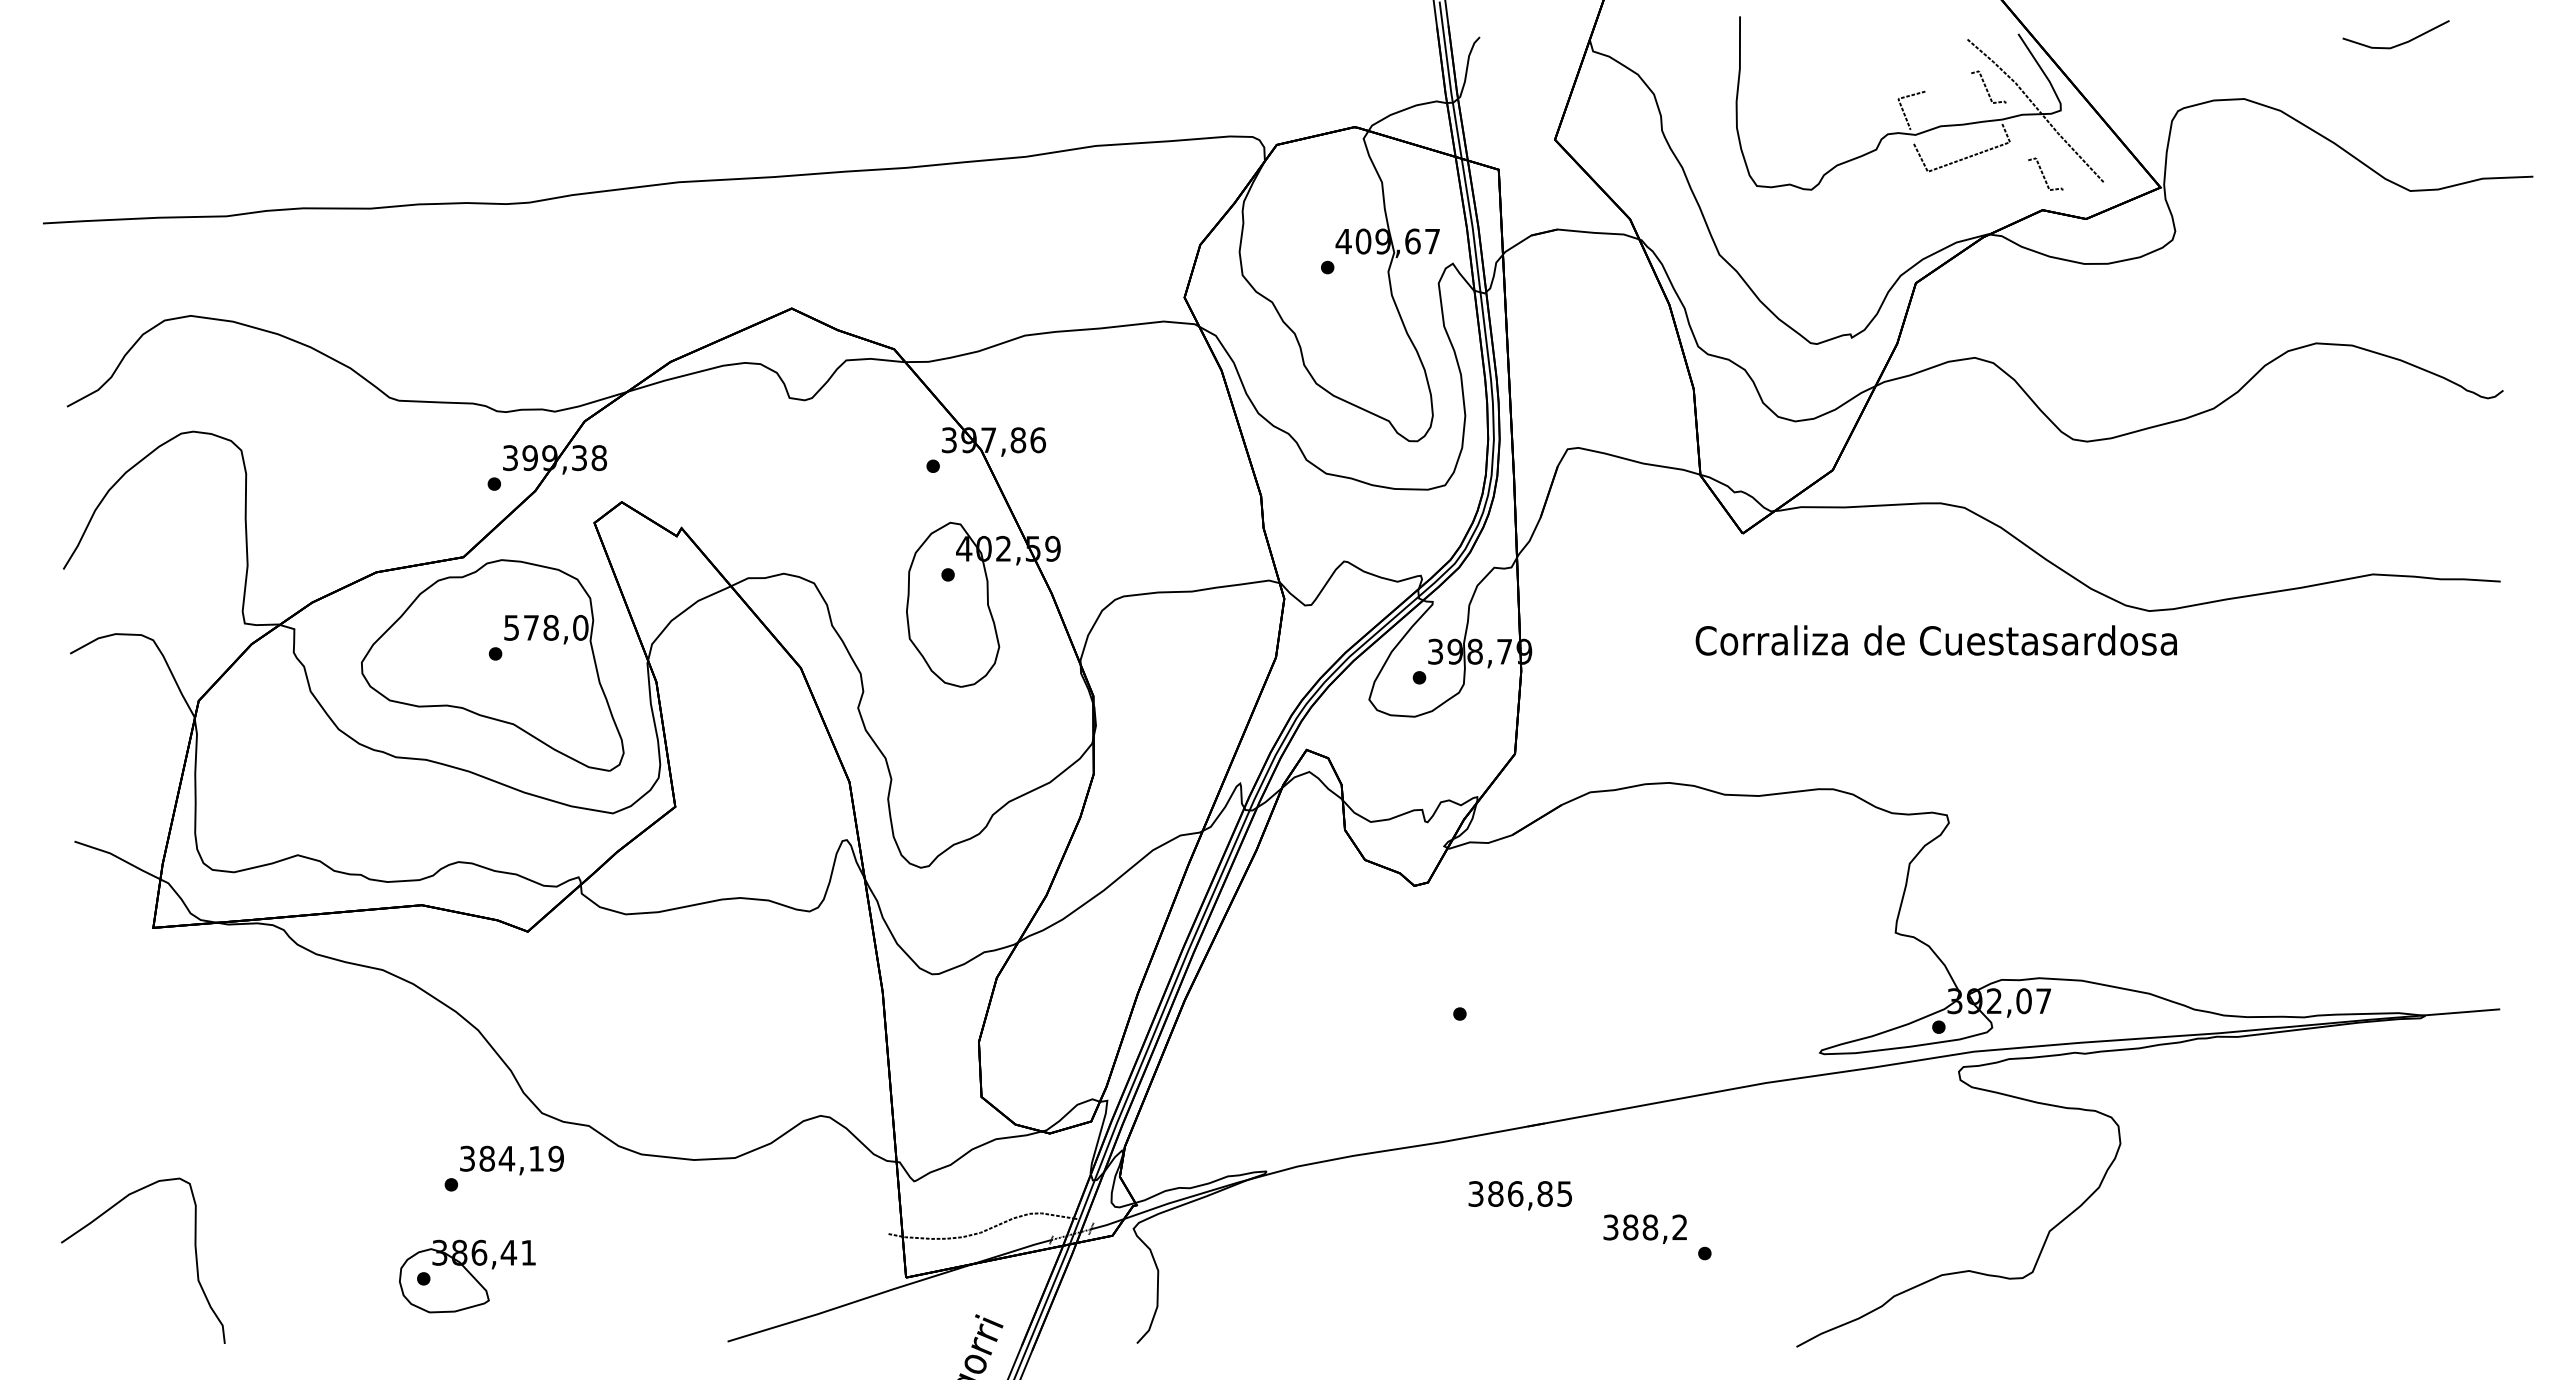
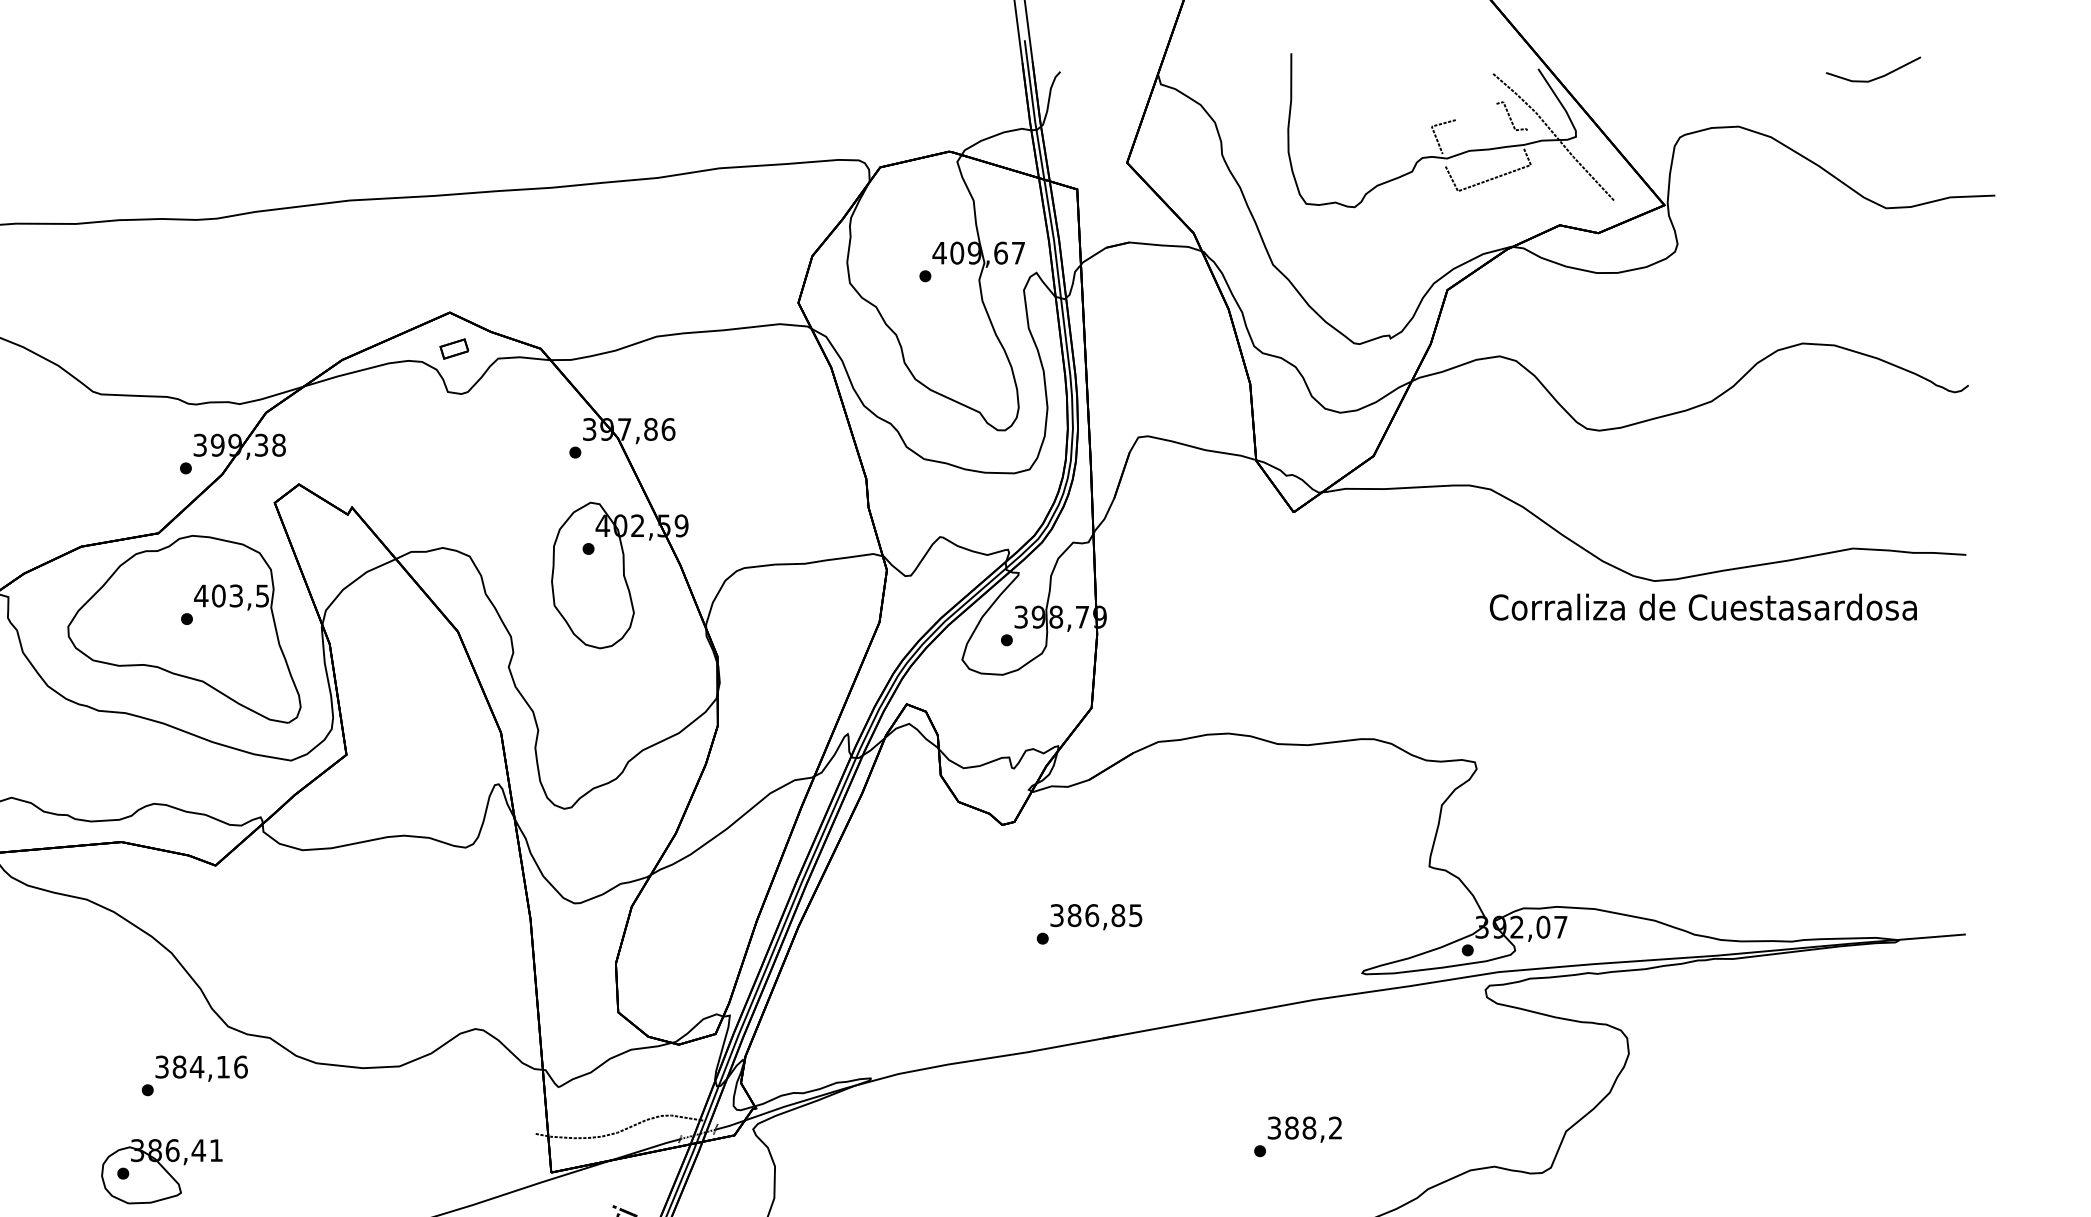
line: (2043, 173) -> (1560, 192), removed
part: (796, 349) -> (454, 348), added
text: (545, 627) -> (231, 595), 578,0 -> 403,5
text: (1935, 640) -> (1702, 607), moved
text: (556, 1158) -> (241, 1066), 384,19 -> 384,16
text: (1519, 1195) -> (1095, 916), moved
text: (1644, 1228) -> (1304, 1128), moved

